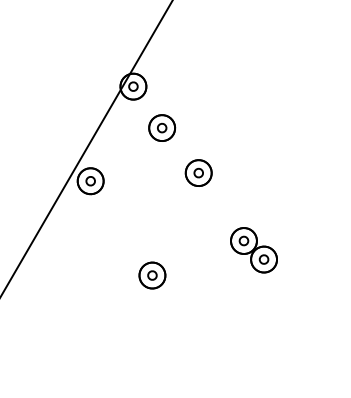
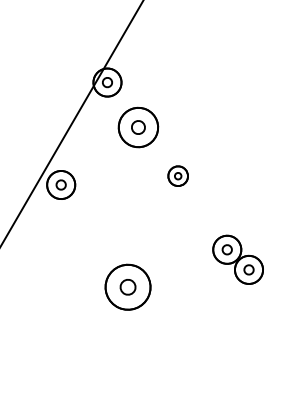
part: (162, 127) -> (138, 126), size x1.4
part: (198, 172) -> (177, 175), size x0.7
part: (152, 275) -> (128, 287), size x1.6

